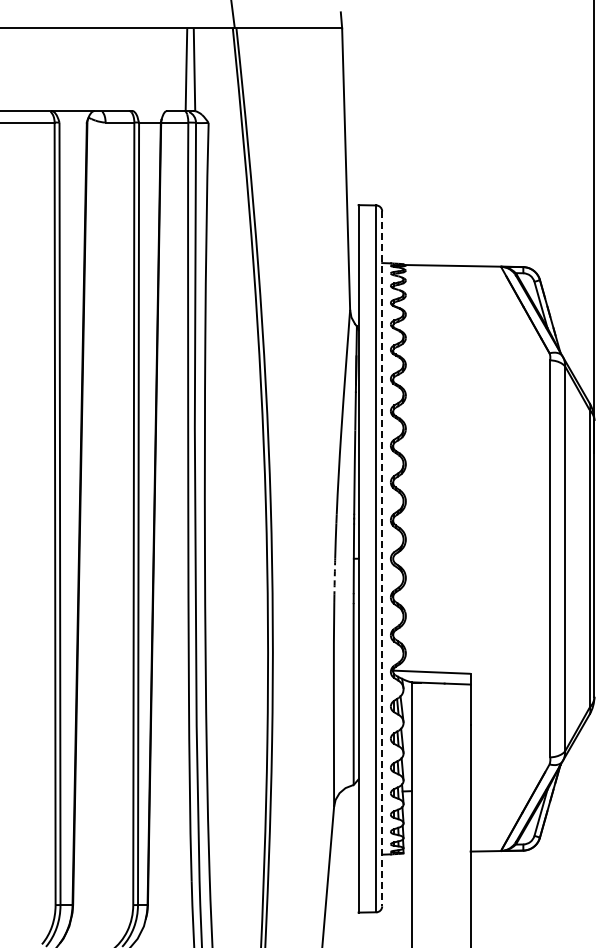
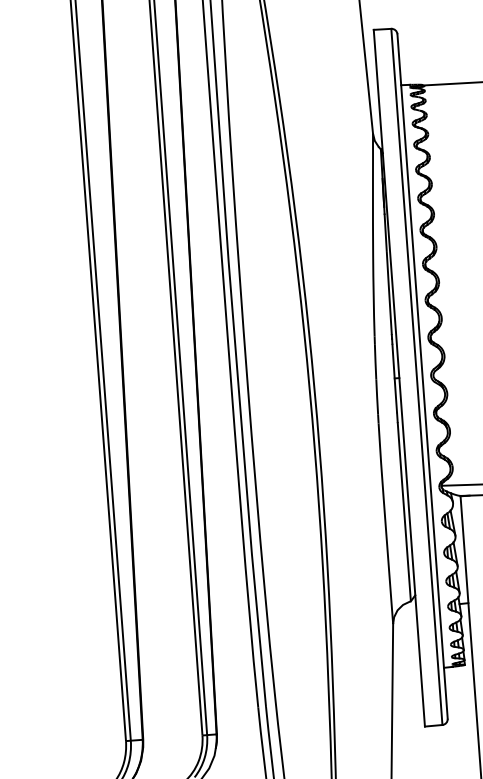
line: (382, 558) -> (422, 376), dashed -> solid
arc: (334, 576) -> (376, 397), dashed -> solid

